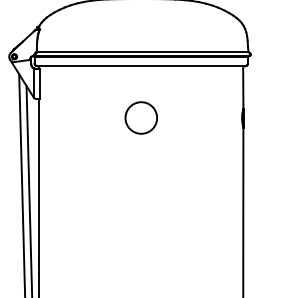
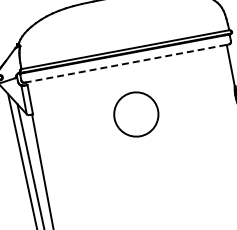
line: (141, 66) -> (126, 63), solid -> dashed
circle: (140, 117) -> (135, 114), size x1.4

